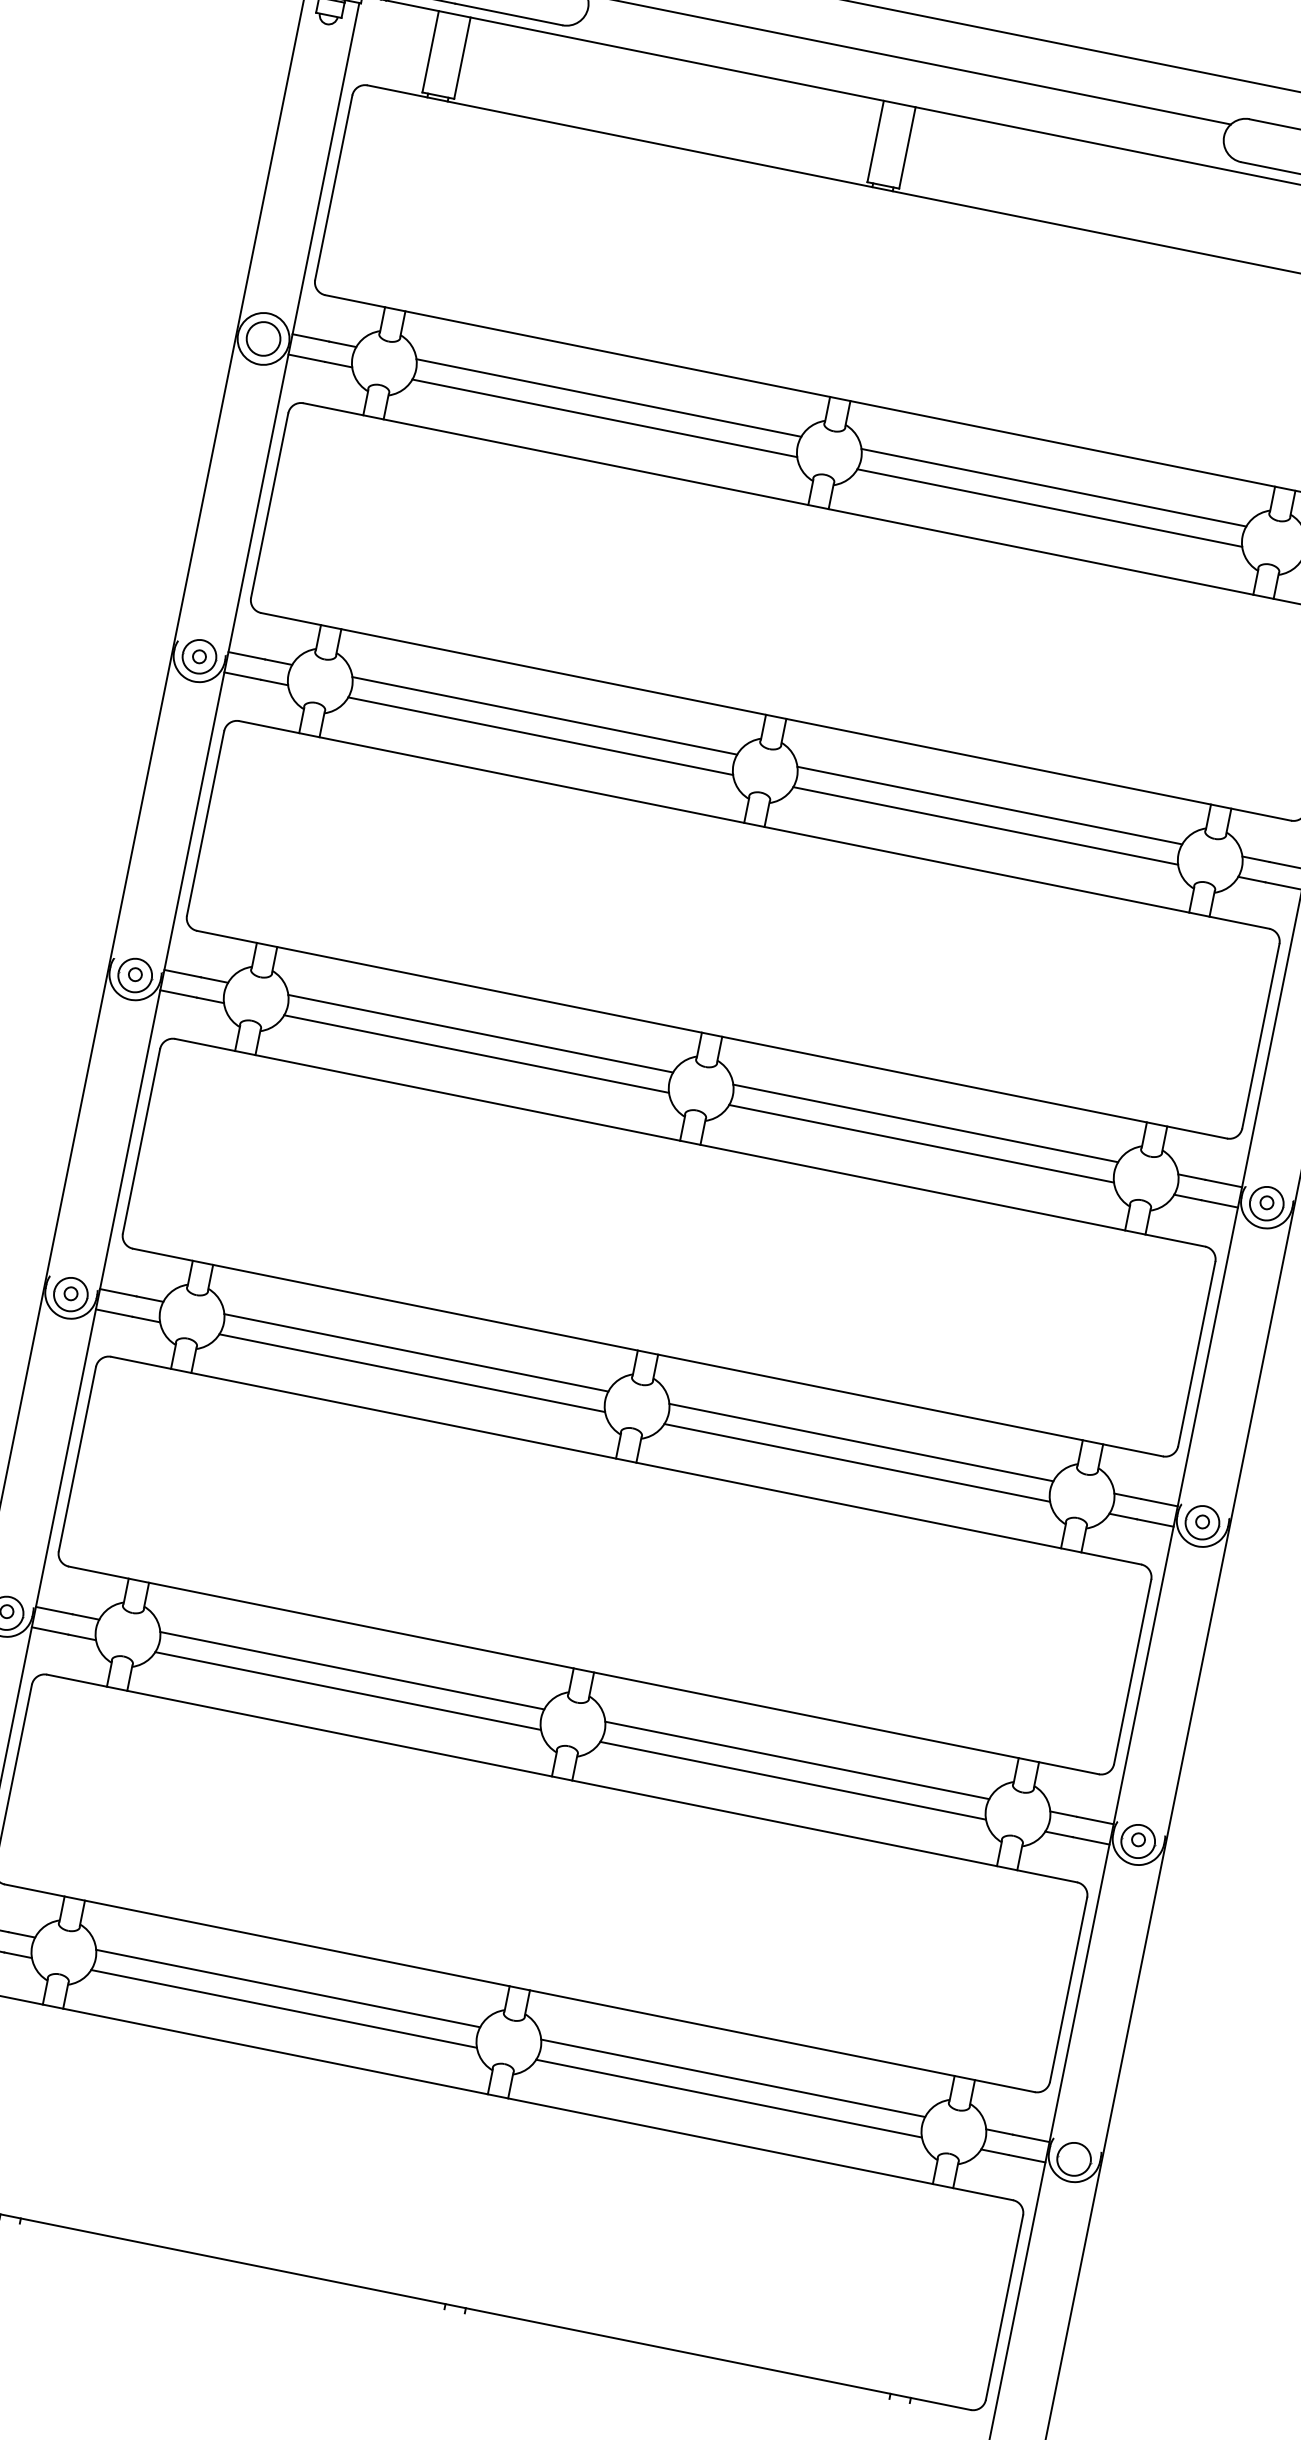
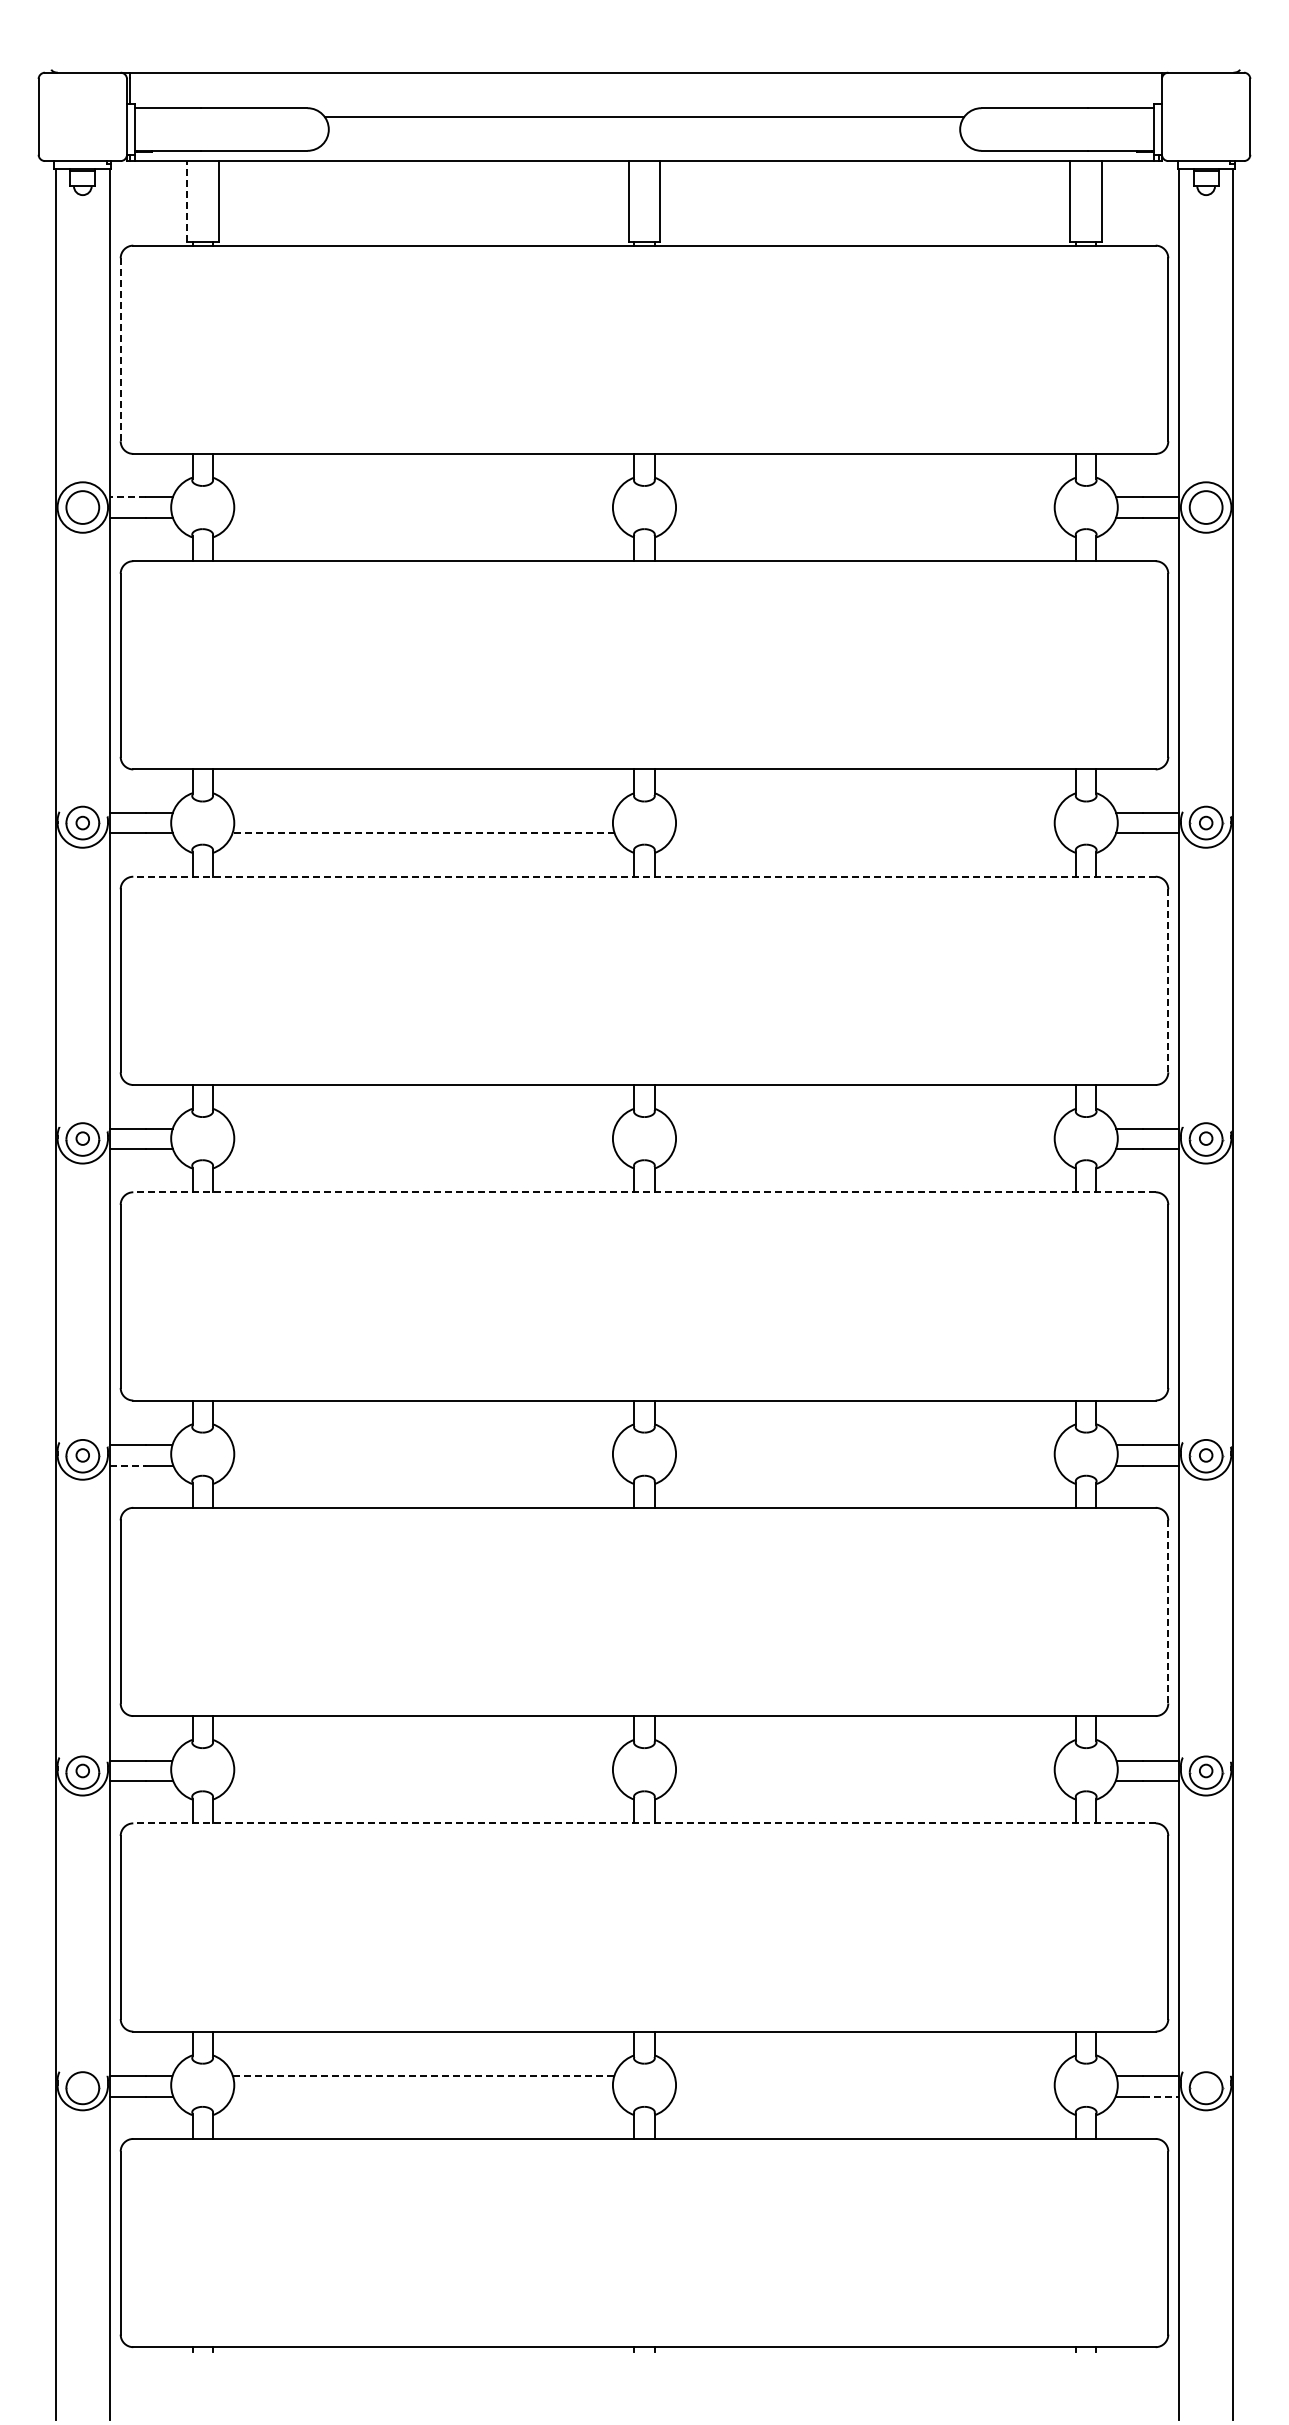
line: (430, 50) -> (186, 200), solid -> dashed
line: (333, 187) -> (120, 349), solid -> dashed
line: (310, 337) -> (127, 497), solid -> dashed
line: (608, 398) -> (423, 497), removed
line: (604, 418) -> (423, 517), removed
line: (1054, 487) -> (865, 497), removed
line: (1049, 507) -> (865, 517), removed
line: (544, 716) -> (423, 813), removed
line: (540, 736) -> (423, 833), solid -> dashed
line: (989, 806) -> (865, 813), removed
line: (754, 824) -> (644, 876), solid -> dashed
line: (985, 826) -> (865, 833), removed
line: (480, 1033) -> (423, 1128), removed
line: (1261, 1035) -> (1168, 980), solid -> dashed
line: (476, 1053) -> (423, 1148), removed
line: (925, 1123) -> (865, 1128), removed
line: (690, 1143) -> (644, 1192), solid -> dashed
line: (921, 1143) -> (865, 1148), removed
line: (115, 1313) -> (128, 1465), solid -> dashed
line: (416, 1352) -> (423, 1445), removed
line: (412, 1373) -> (423, 1465), removed
line: (860, 1442) -> (864, 1445), removed
line: (856, 1462) -> (864, 1465), removed
line: (352, 1670) -> (423, 1760), removed
line: (1132, 1671) -> (1168, 1611), solid -> dashed
line: (348, 1691) -> (423, 1781), removed
line: (796, 1759) -> (864, 1760), removed
line: (562, 1778) -> (644, 1823), solid -> dashed
line: (792, 1781) -> (864, 1781), removed
line: (288, 1988) -> (423, 2076), solid -> dashed
line: (284, 2008) -> (423, 2096), removed
line: (732, 2078) -> (864, 2076), removed
line: (728, 2098) -> (864, 2096), removed
line: (1027, 2158) -> (1161, 2096), solid -> dashed

